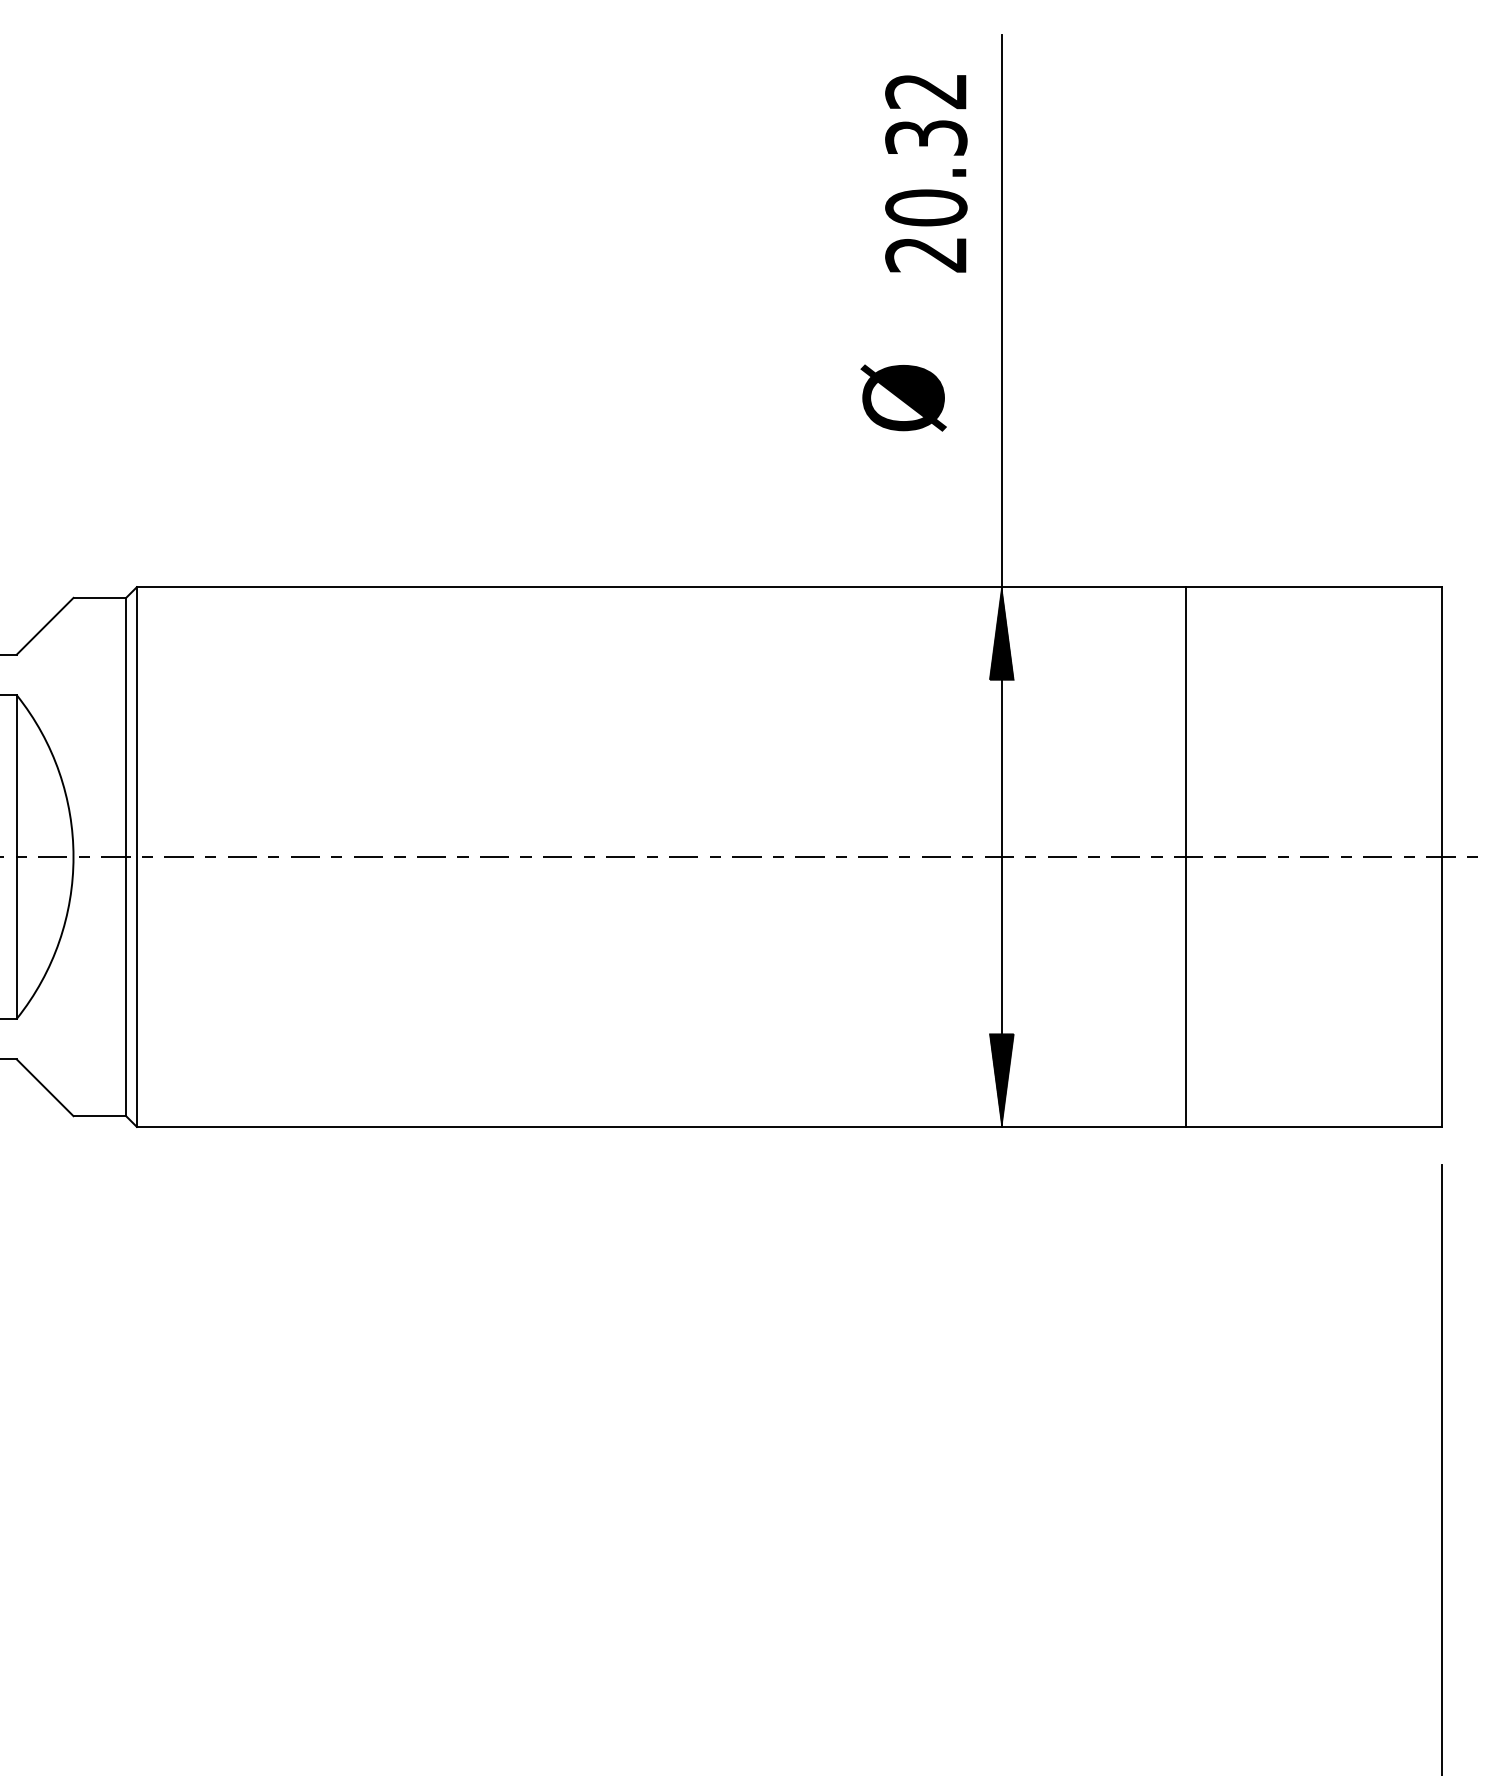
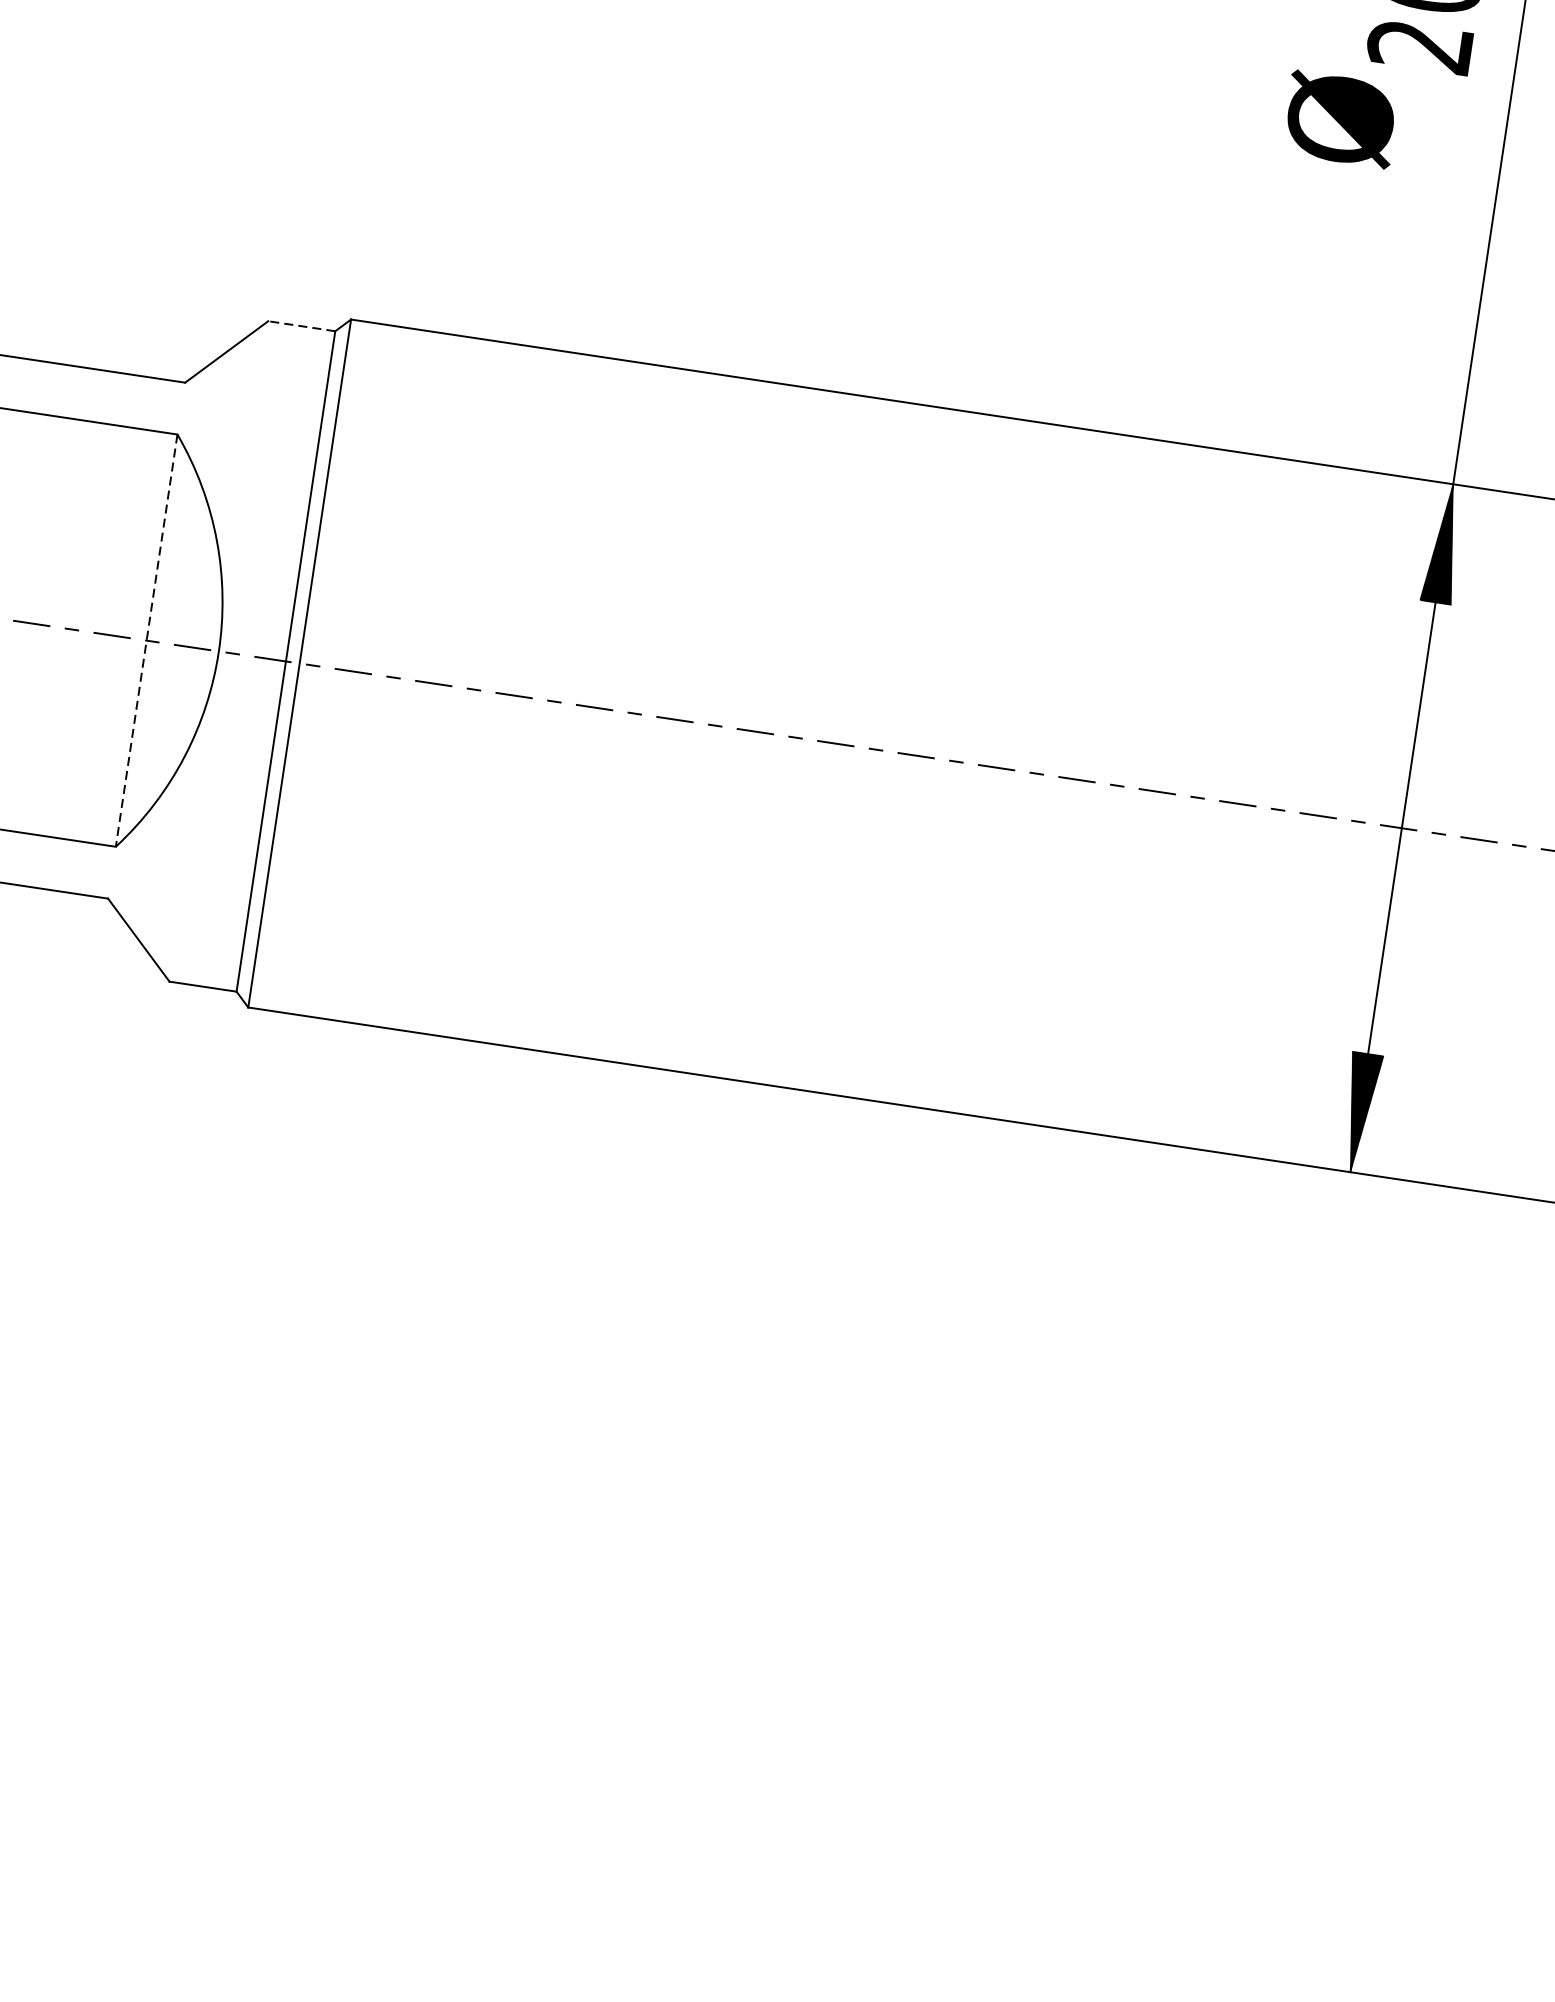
text: (903, 397) -> (1340, 118), moved
line: (99, 597) -> (301, 325), solid -> dashed
line: (16, 857) -> (146, 641), solid -> dashed

